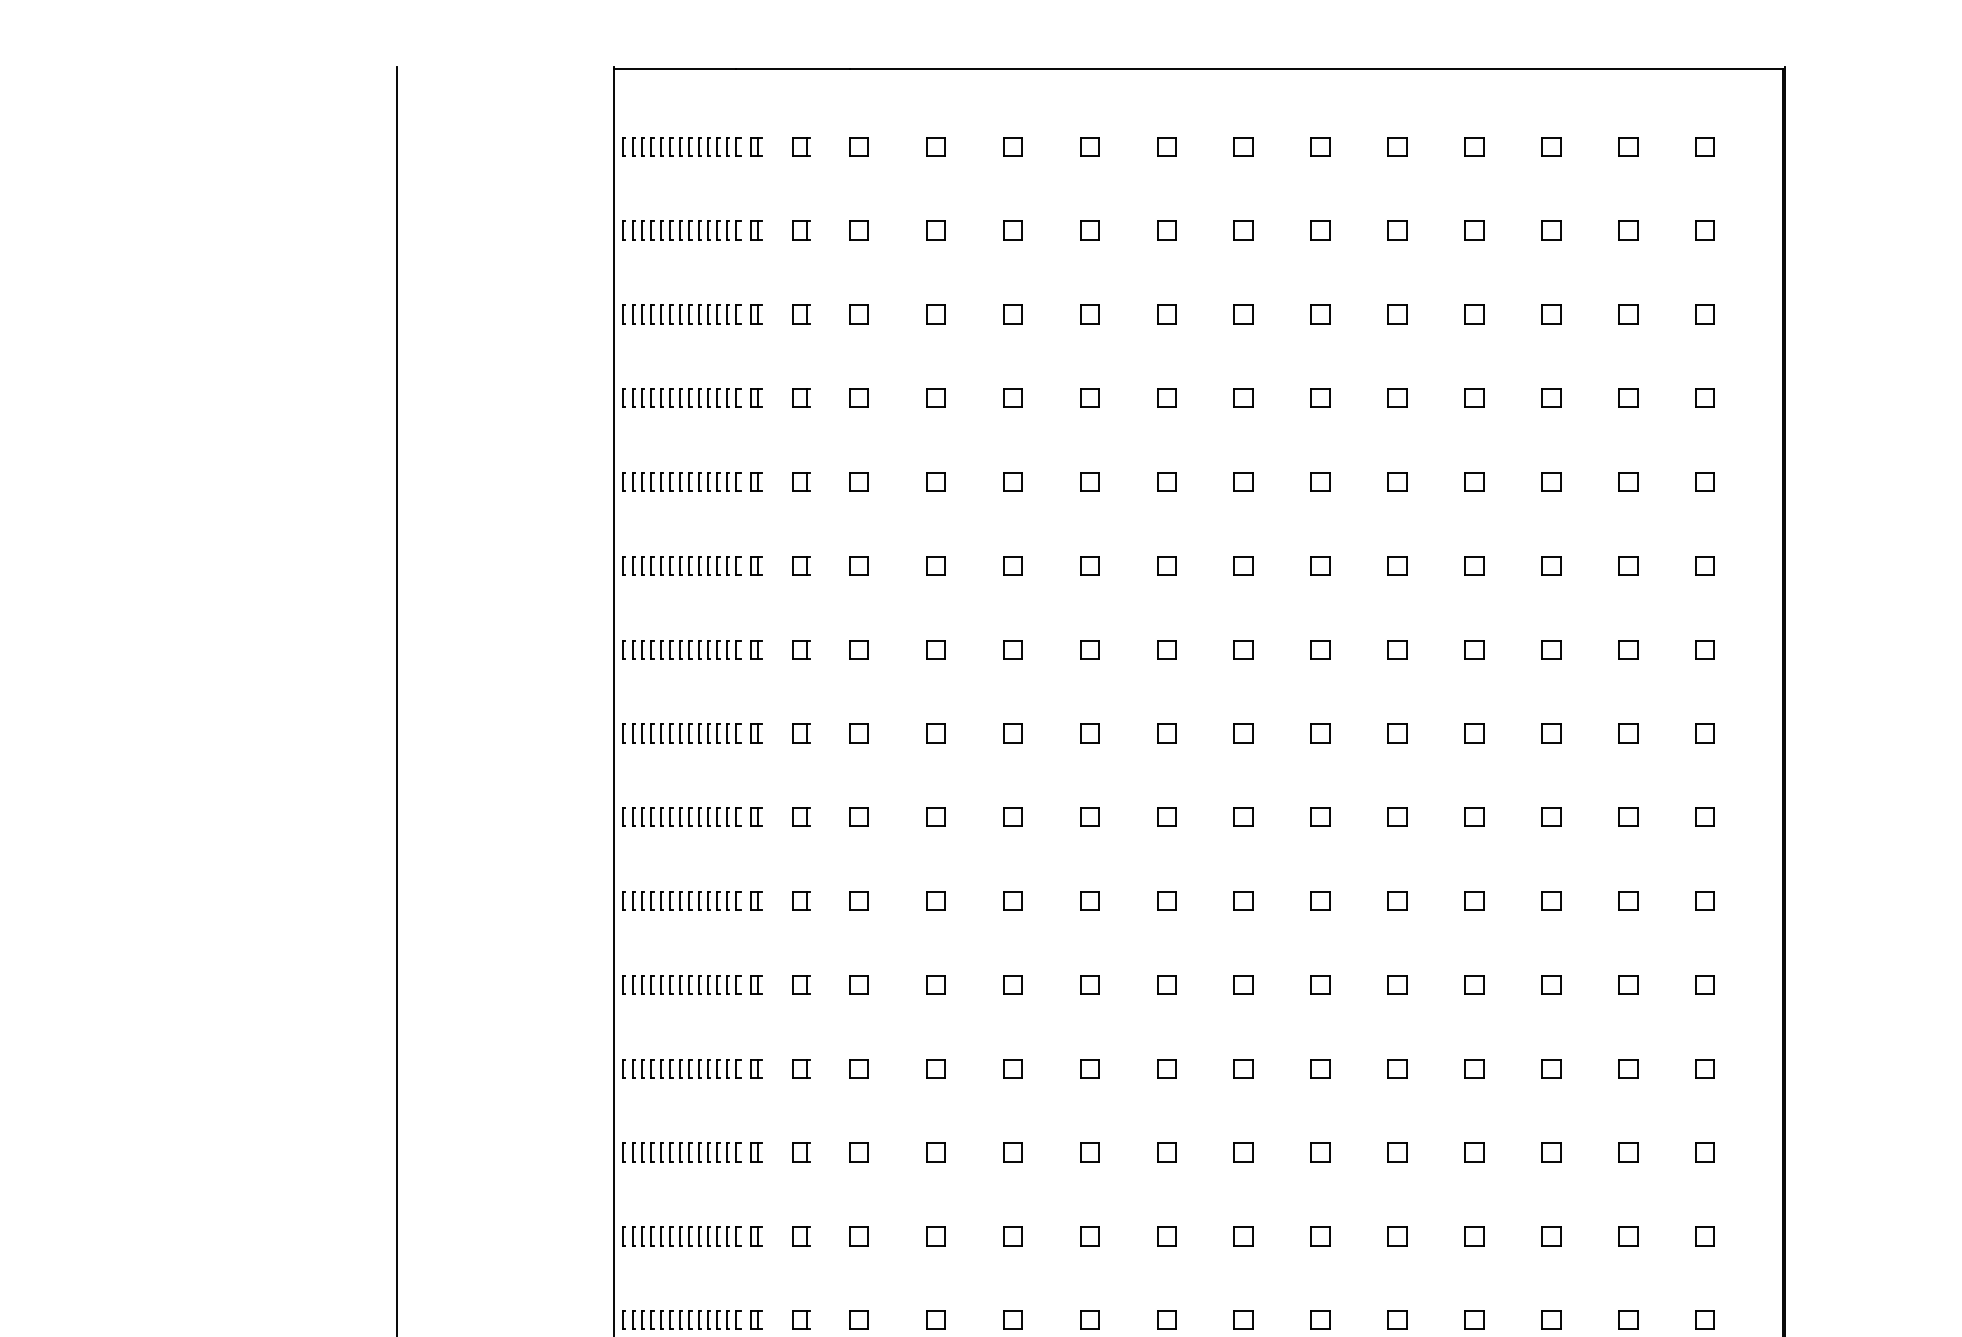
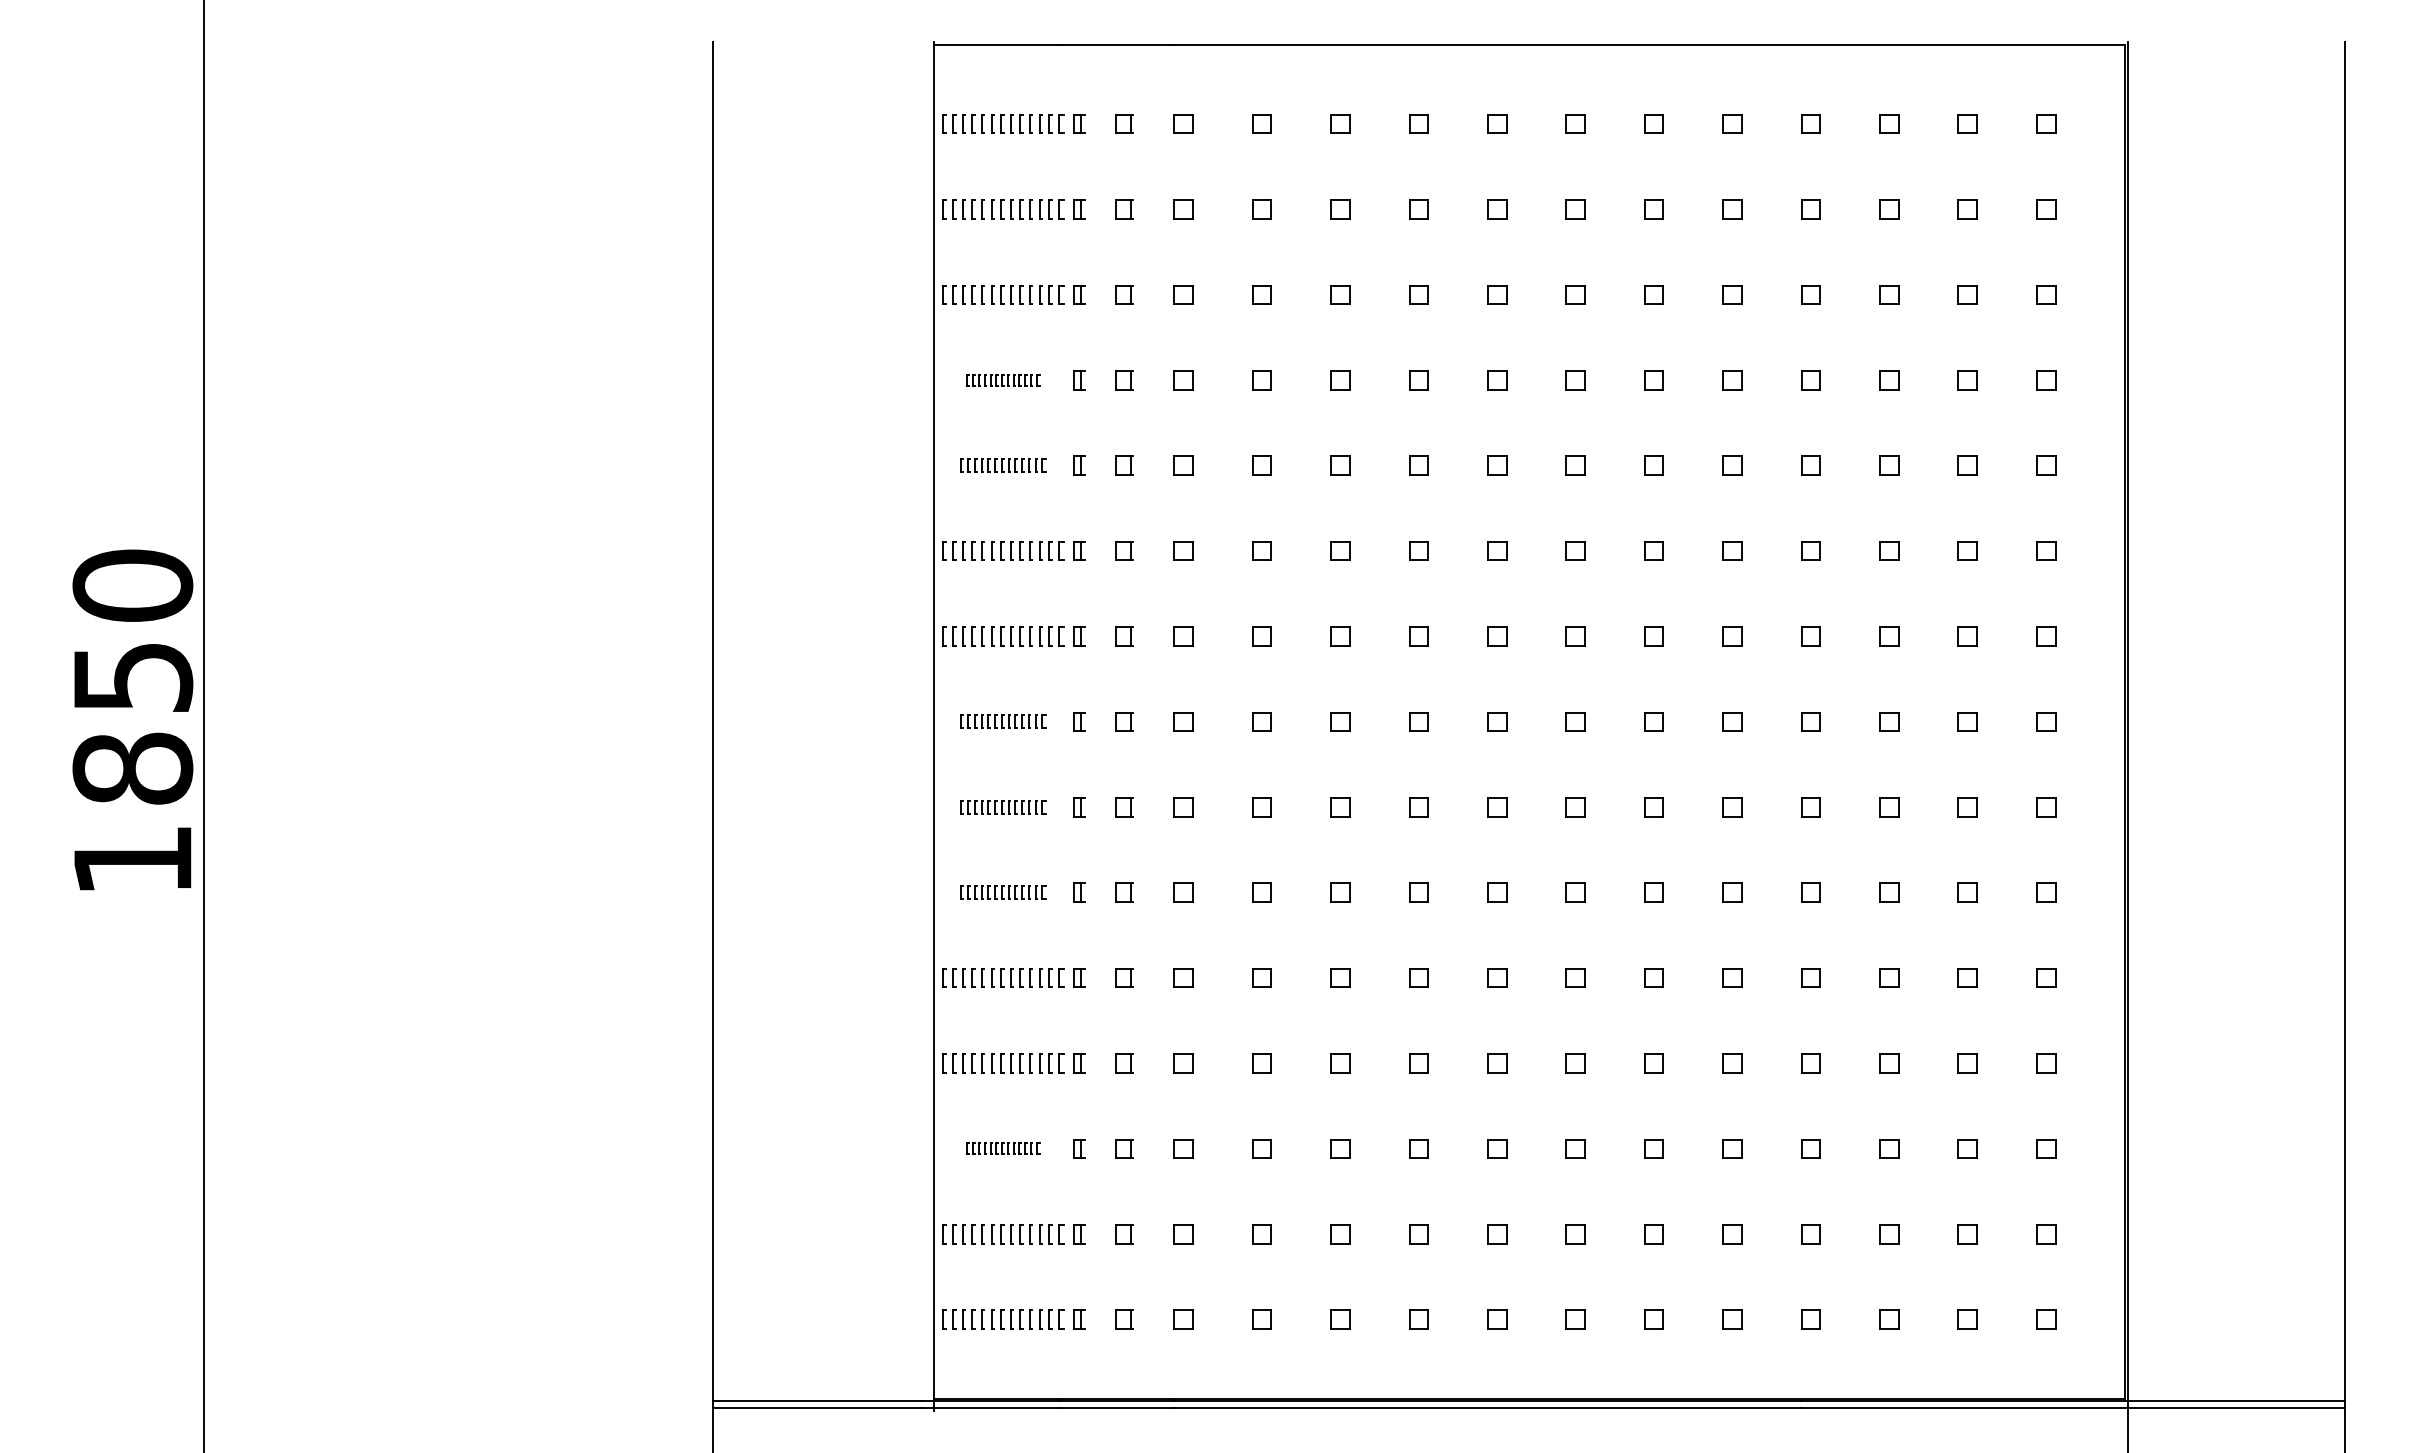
part: (682, 398) -> (1003, 380), size x0.6
part: (682, 481) -> (1003, 465), size x0.7
part: (682, 733) -> (1003, 721), size x0.7
part: (682, 817) -> (1003, 807), size x0.7
part: (682, 901) -> (1003, 892), size x0.7
part: (682, 1152) -> (1003, 1148), size x0.6

